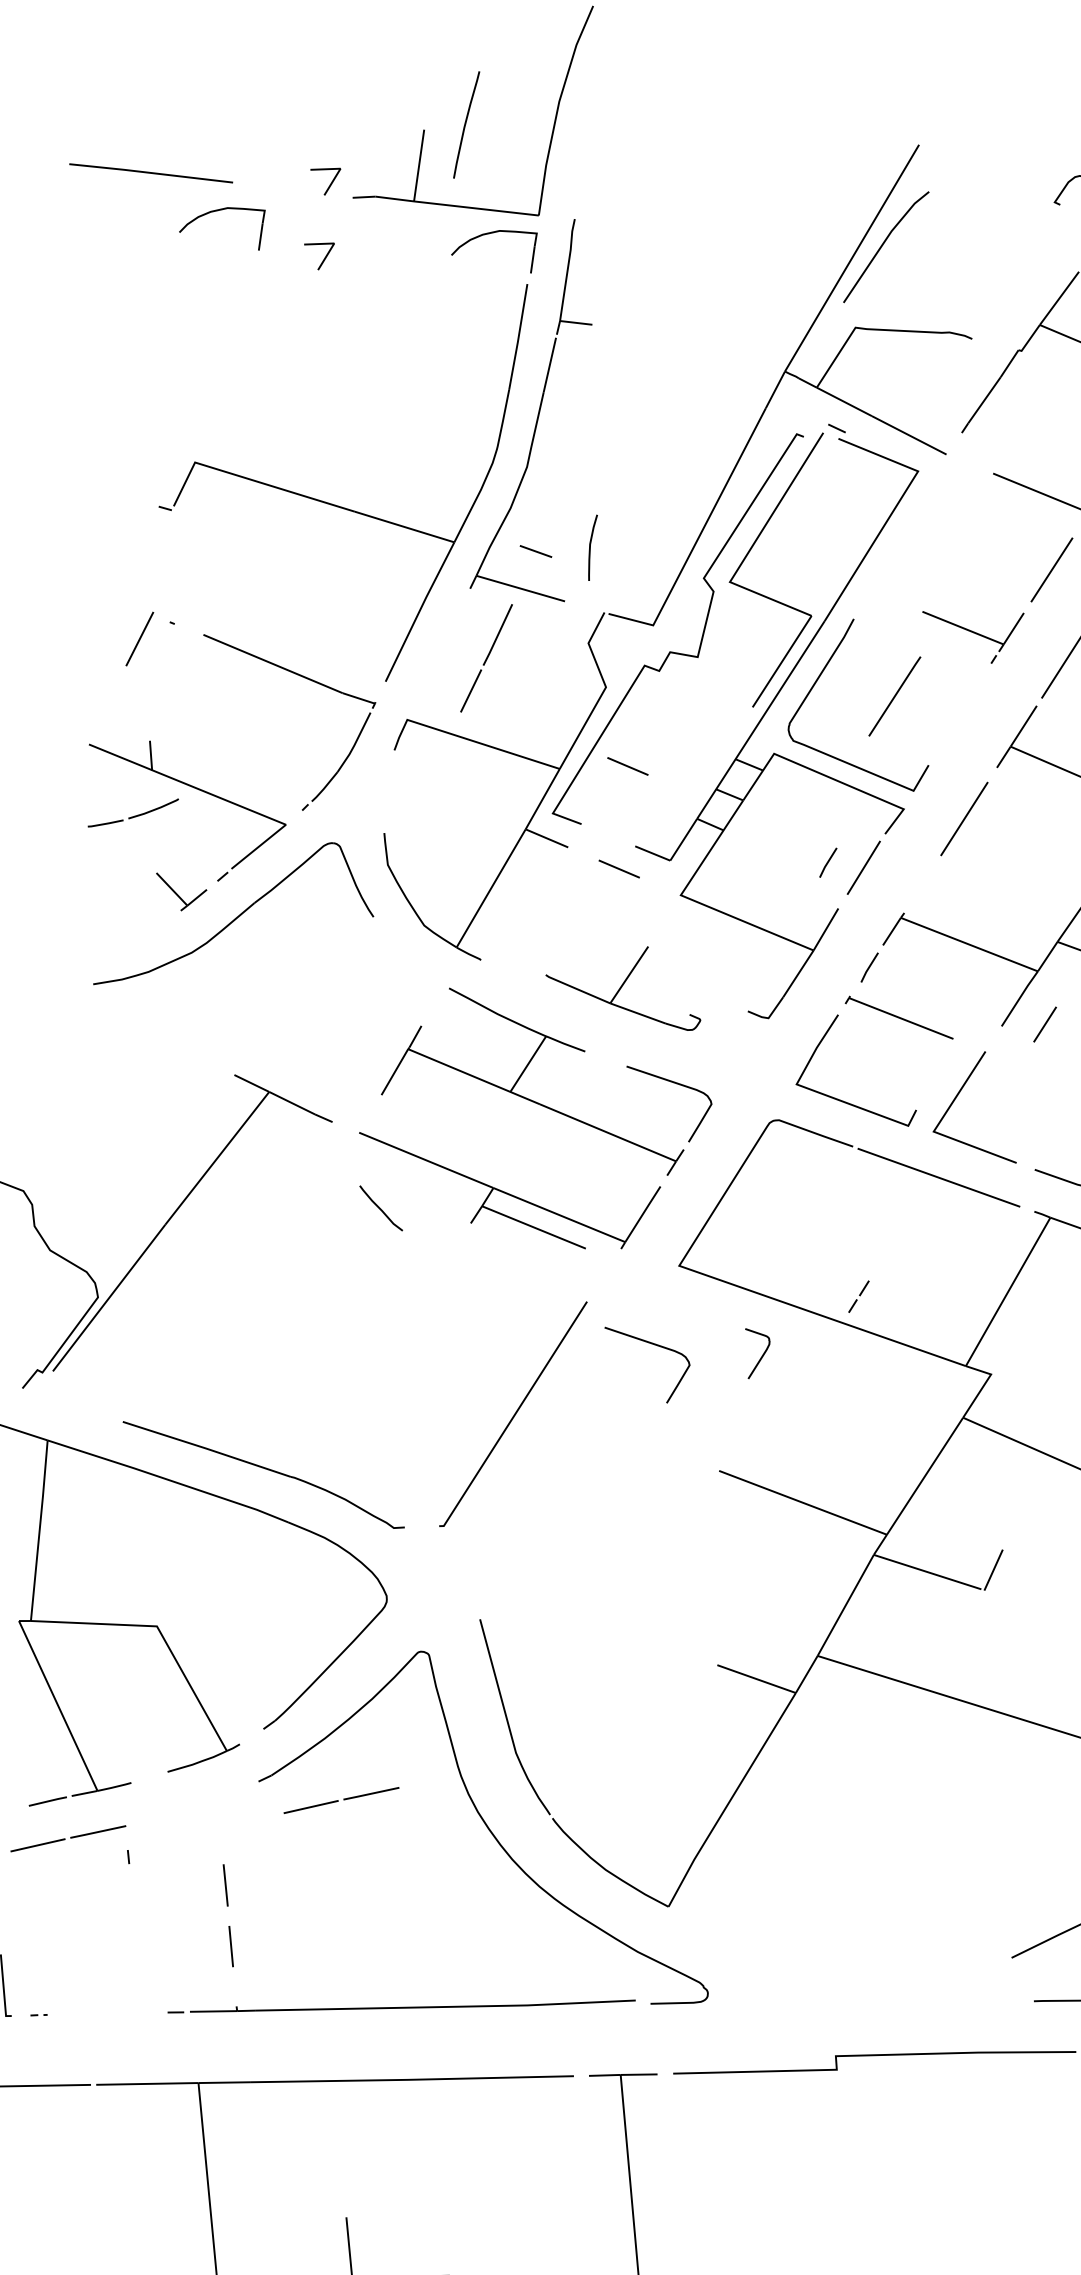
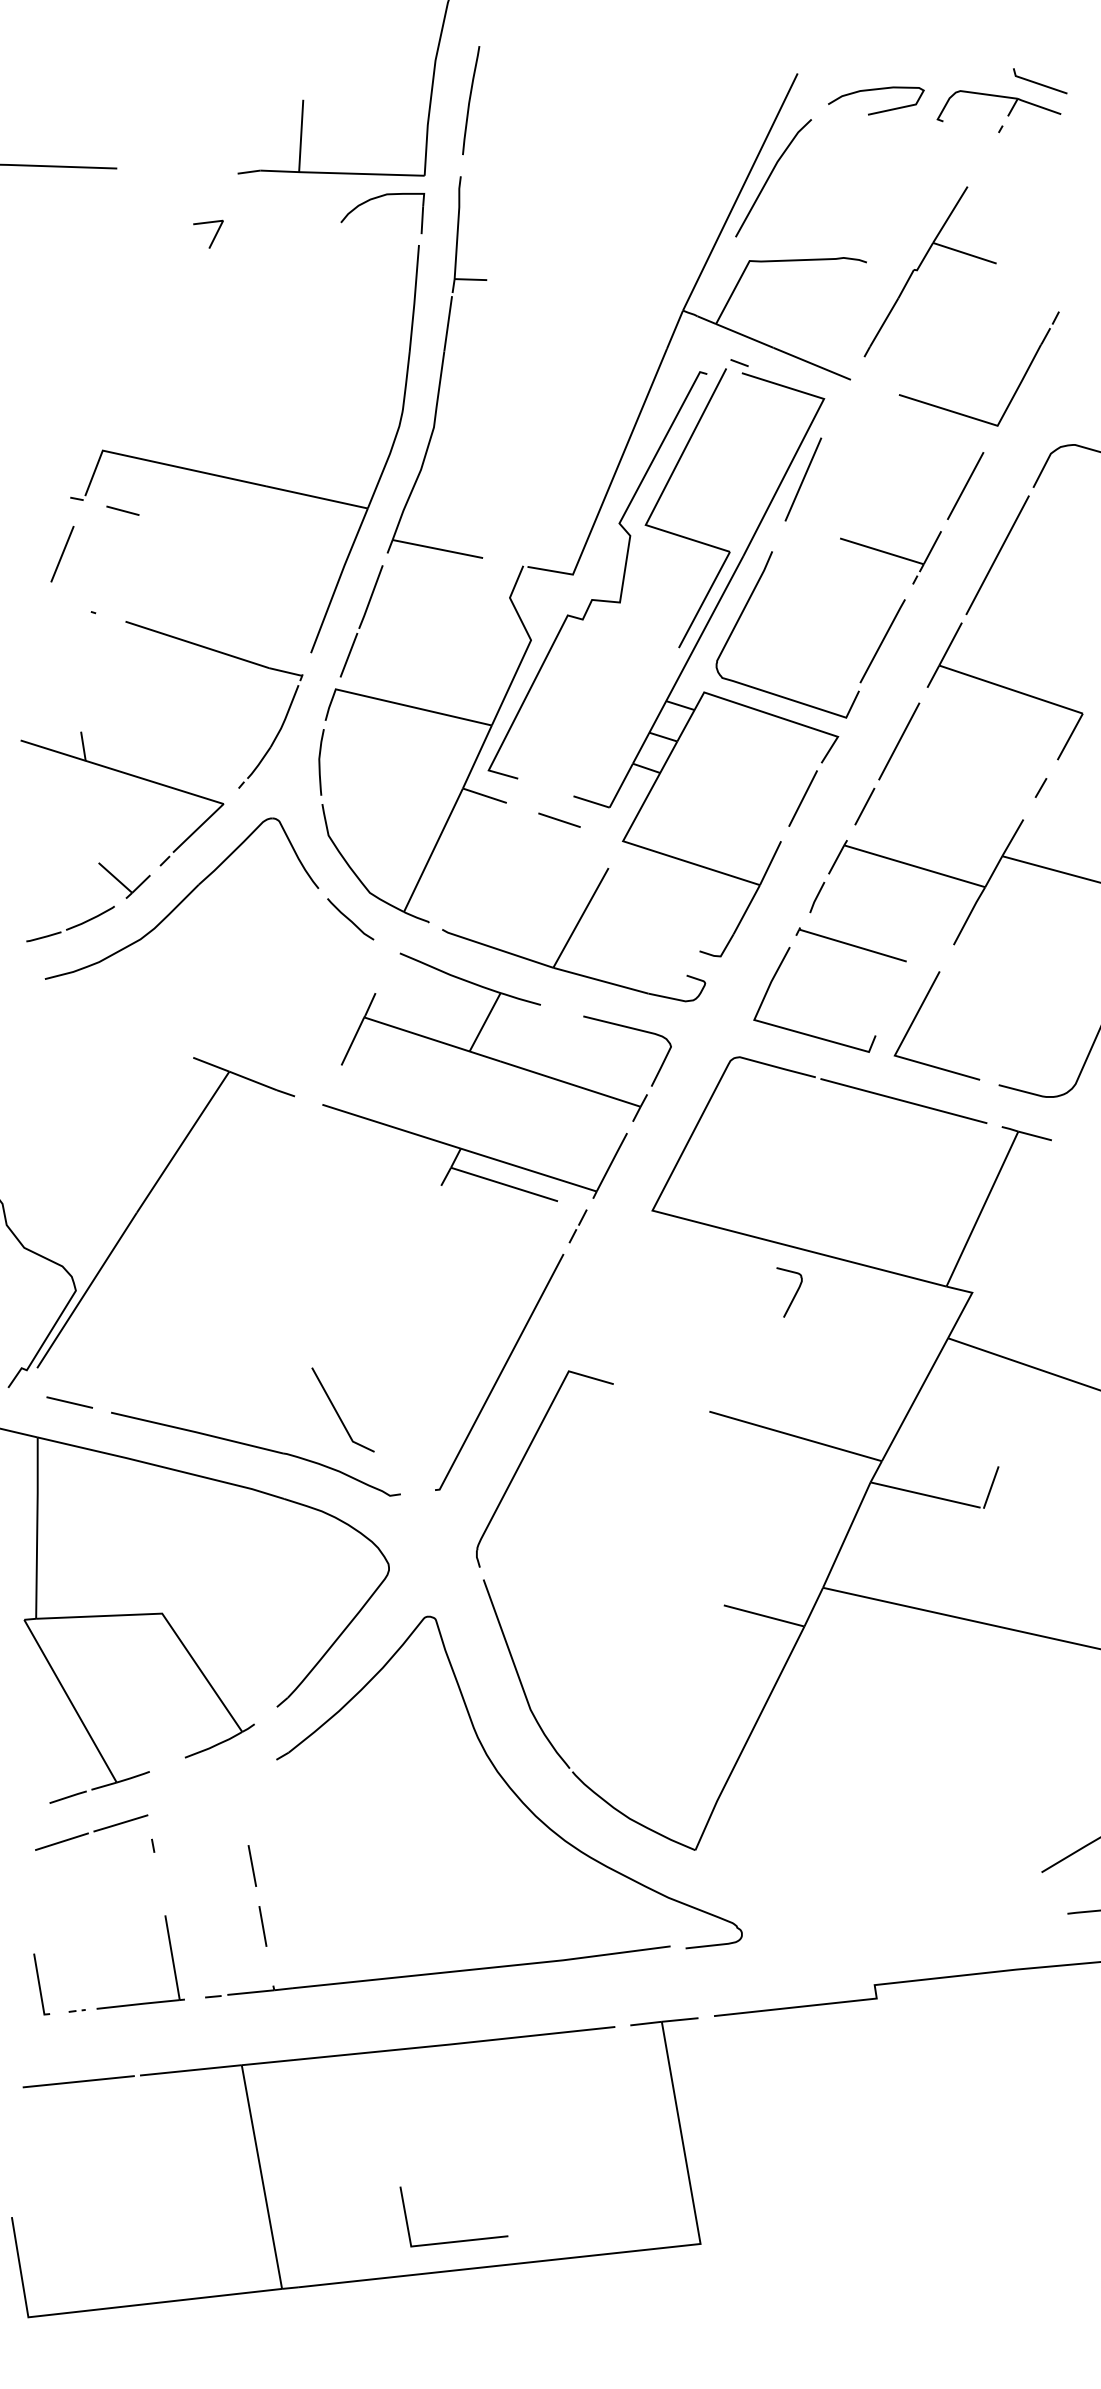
curve: (466, 124) -> (470, 100), moved
curve: (996, 168) -> (876, 90), added
line: (330, 182) -> (214, 160), removed
part: (217, 211) -> (104, 198), removed
curve: (591, 547) -> (320, 762), moved
line: (890, 549) -> (803, 479), added
line: (535, 551) -> (122, 510), moved
line: (139, 639) -> (62, 554), moved
line: (486, 658) -> (361, 621), moved
line: (894, 696) -> (882, 641), moved
line: (627, 765) -> (559, 716), removed
part: (133, 812) -> (70, 923), moved
line: (828, 862) -> (767, 796), removed
part: (624, 985) -> (574, 935), size x1.67
line: (1044, 1024) -> (864, 806), moved
curve: (381, 1208) -> (350, 919), moved
line: (859, 1295) -> (578, 1225), moved
curve: (651, 1344) -> (631, 1291), removed
curve: (760, 1356) -> (794, 1294), moved
line: (82, 1408) -> (69, 1402), added
line: (348, 1439) -> (337, 1411), added
part: (530, 1502) -> (524, 1458), added
line: (343, 1800) -> (362, 1771), removed
part: (137, 1970) -> (171, 1958), added

